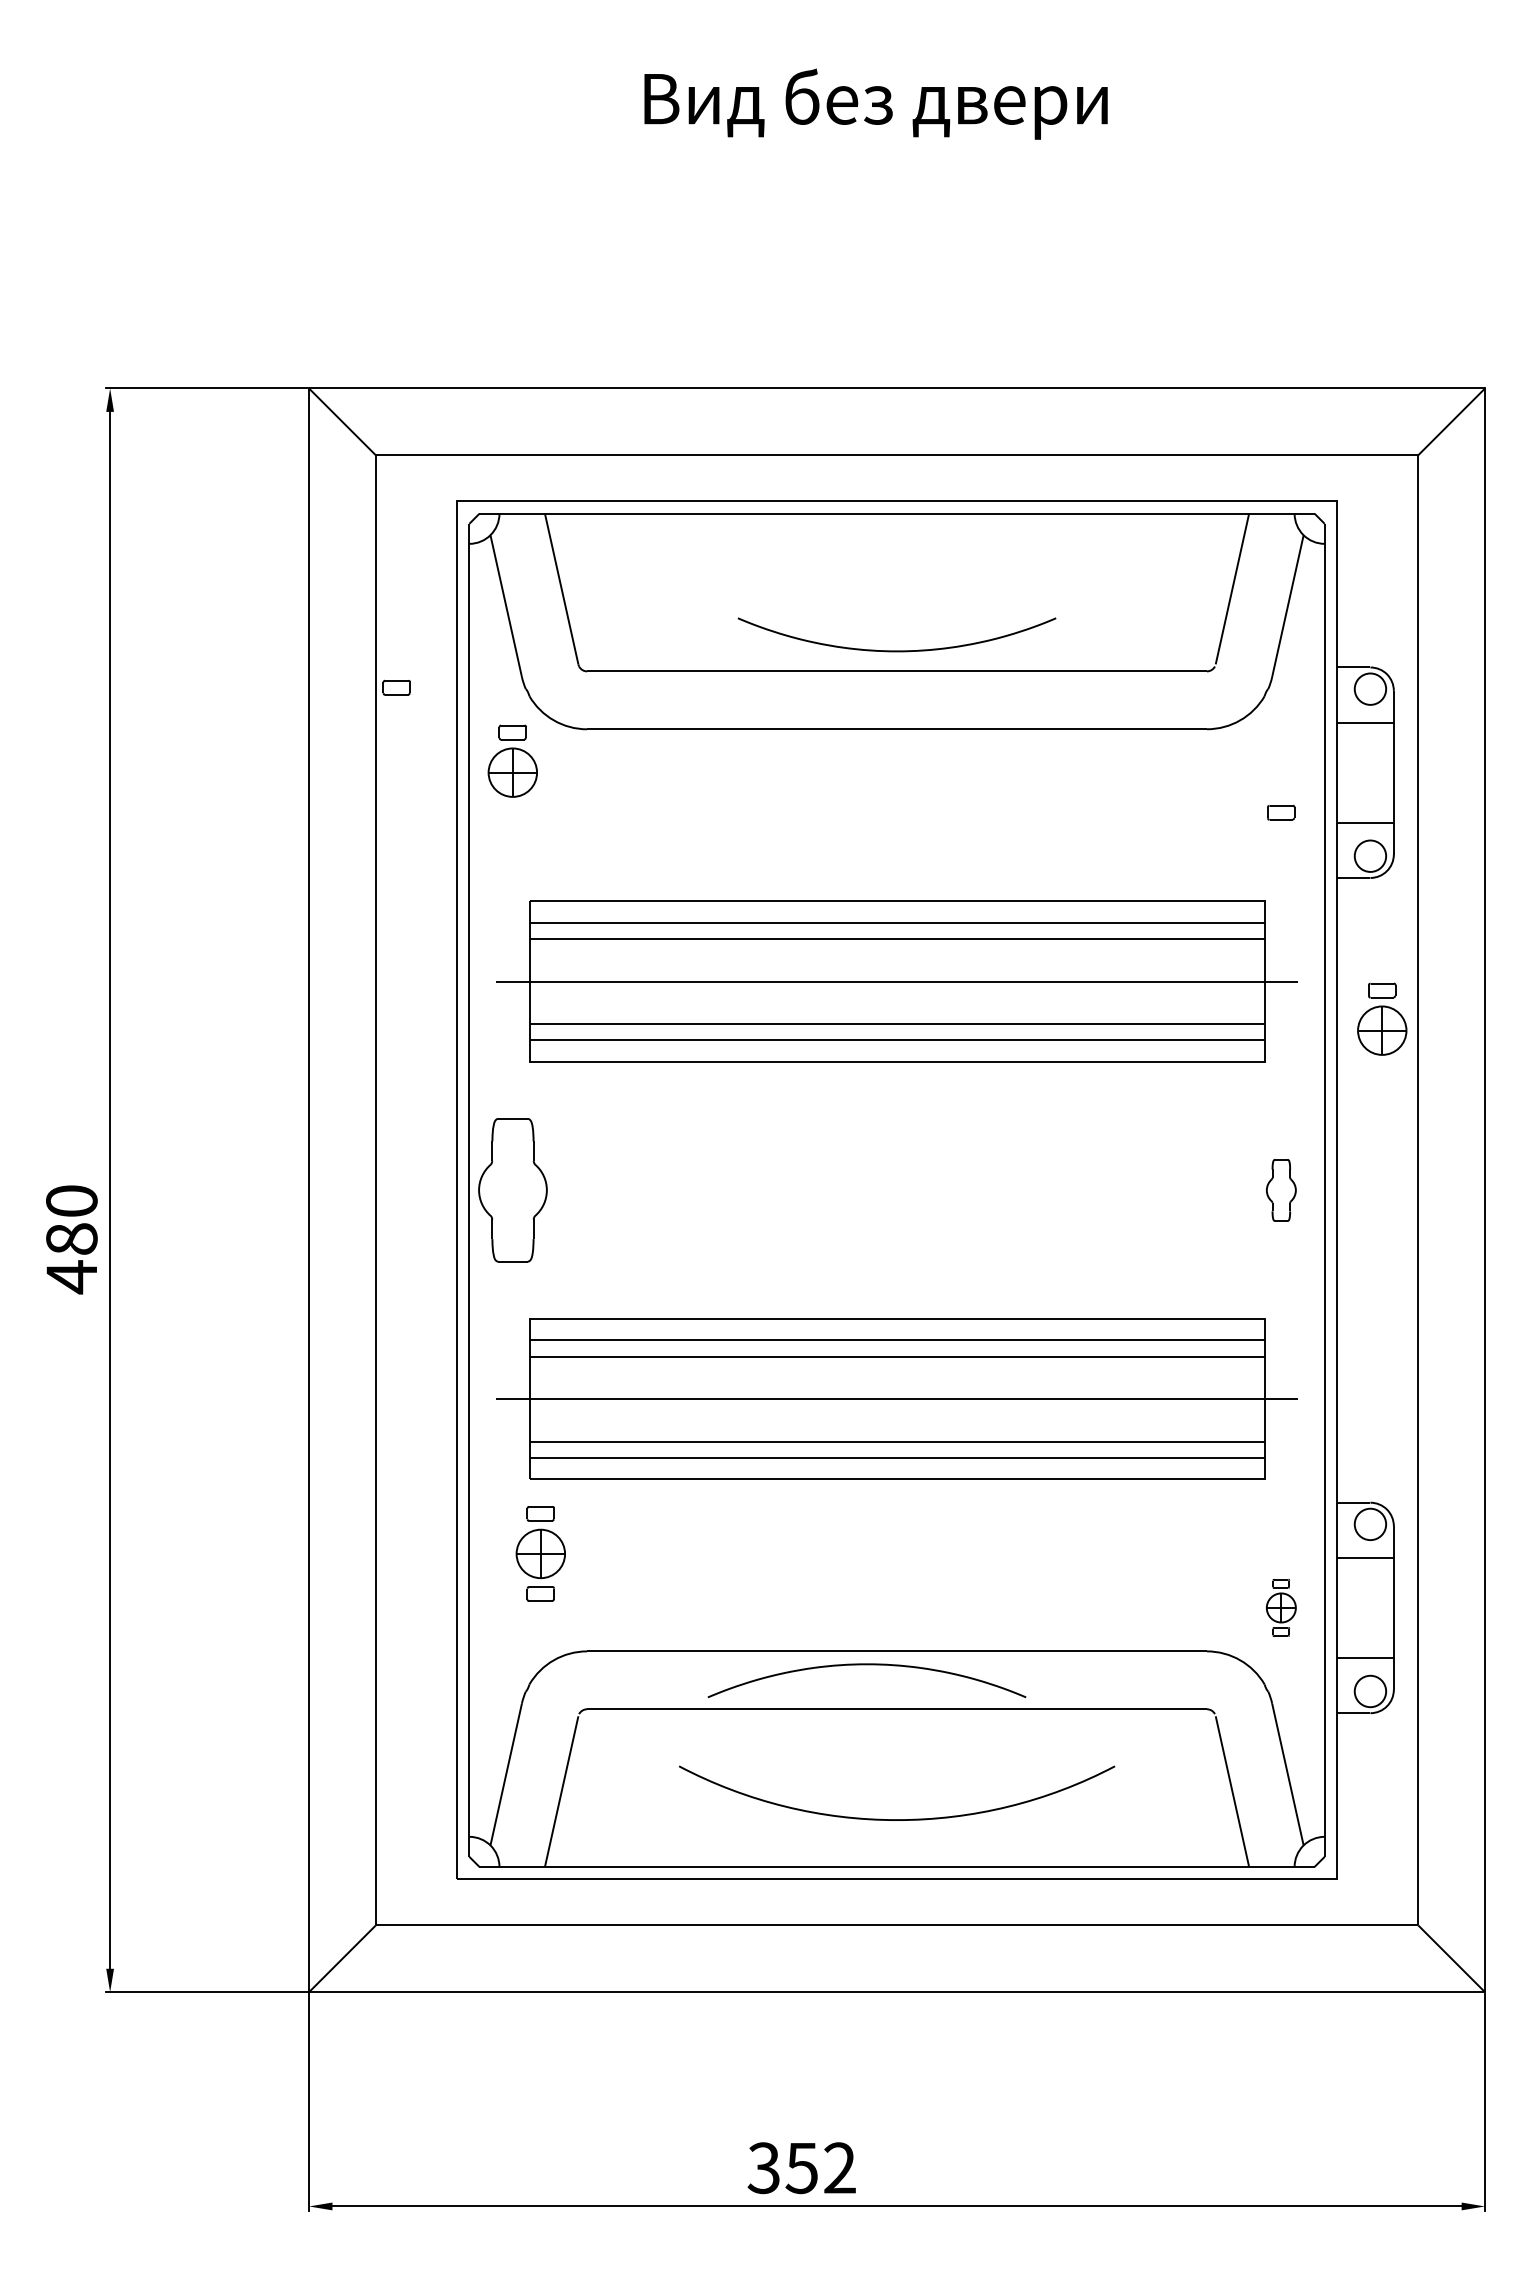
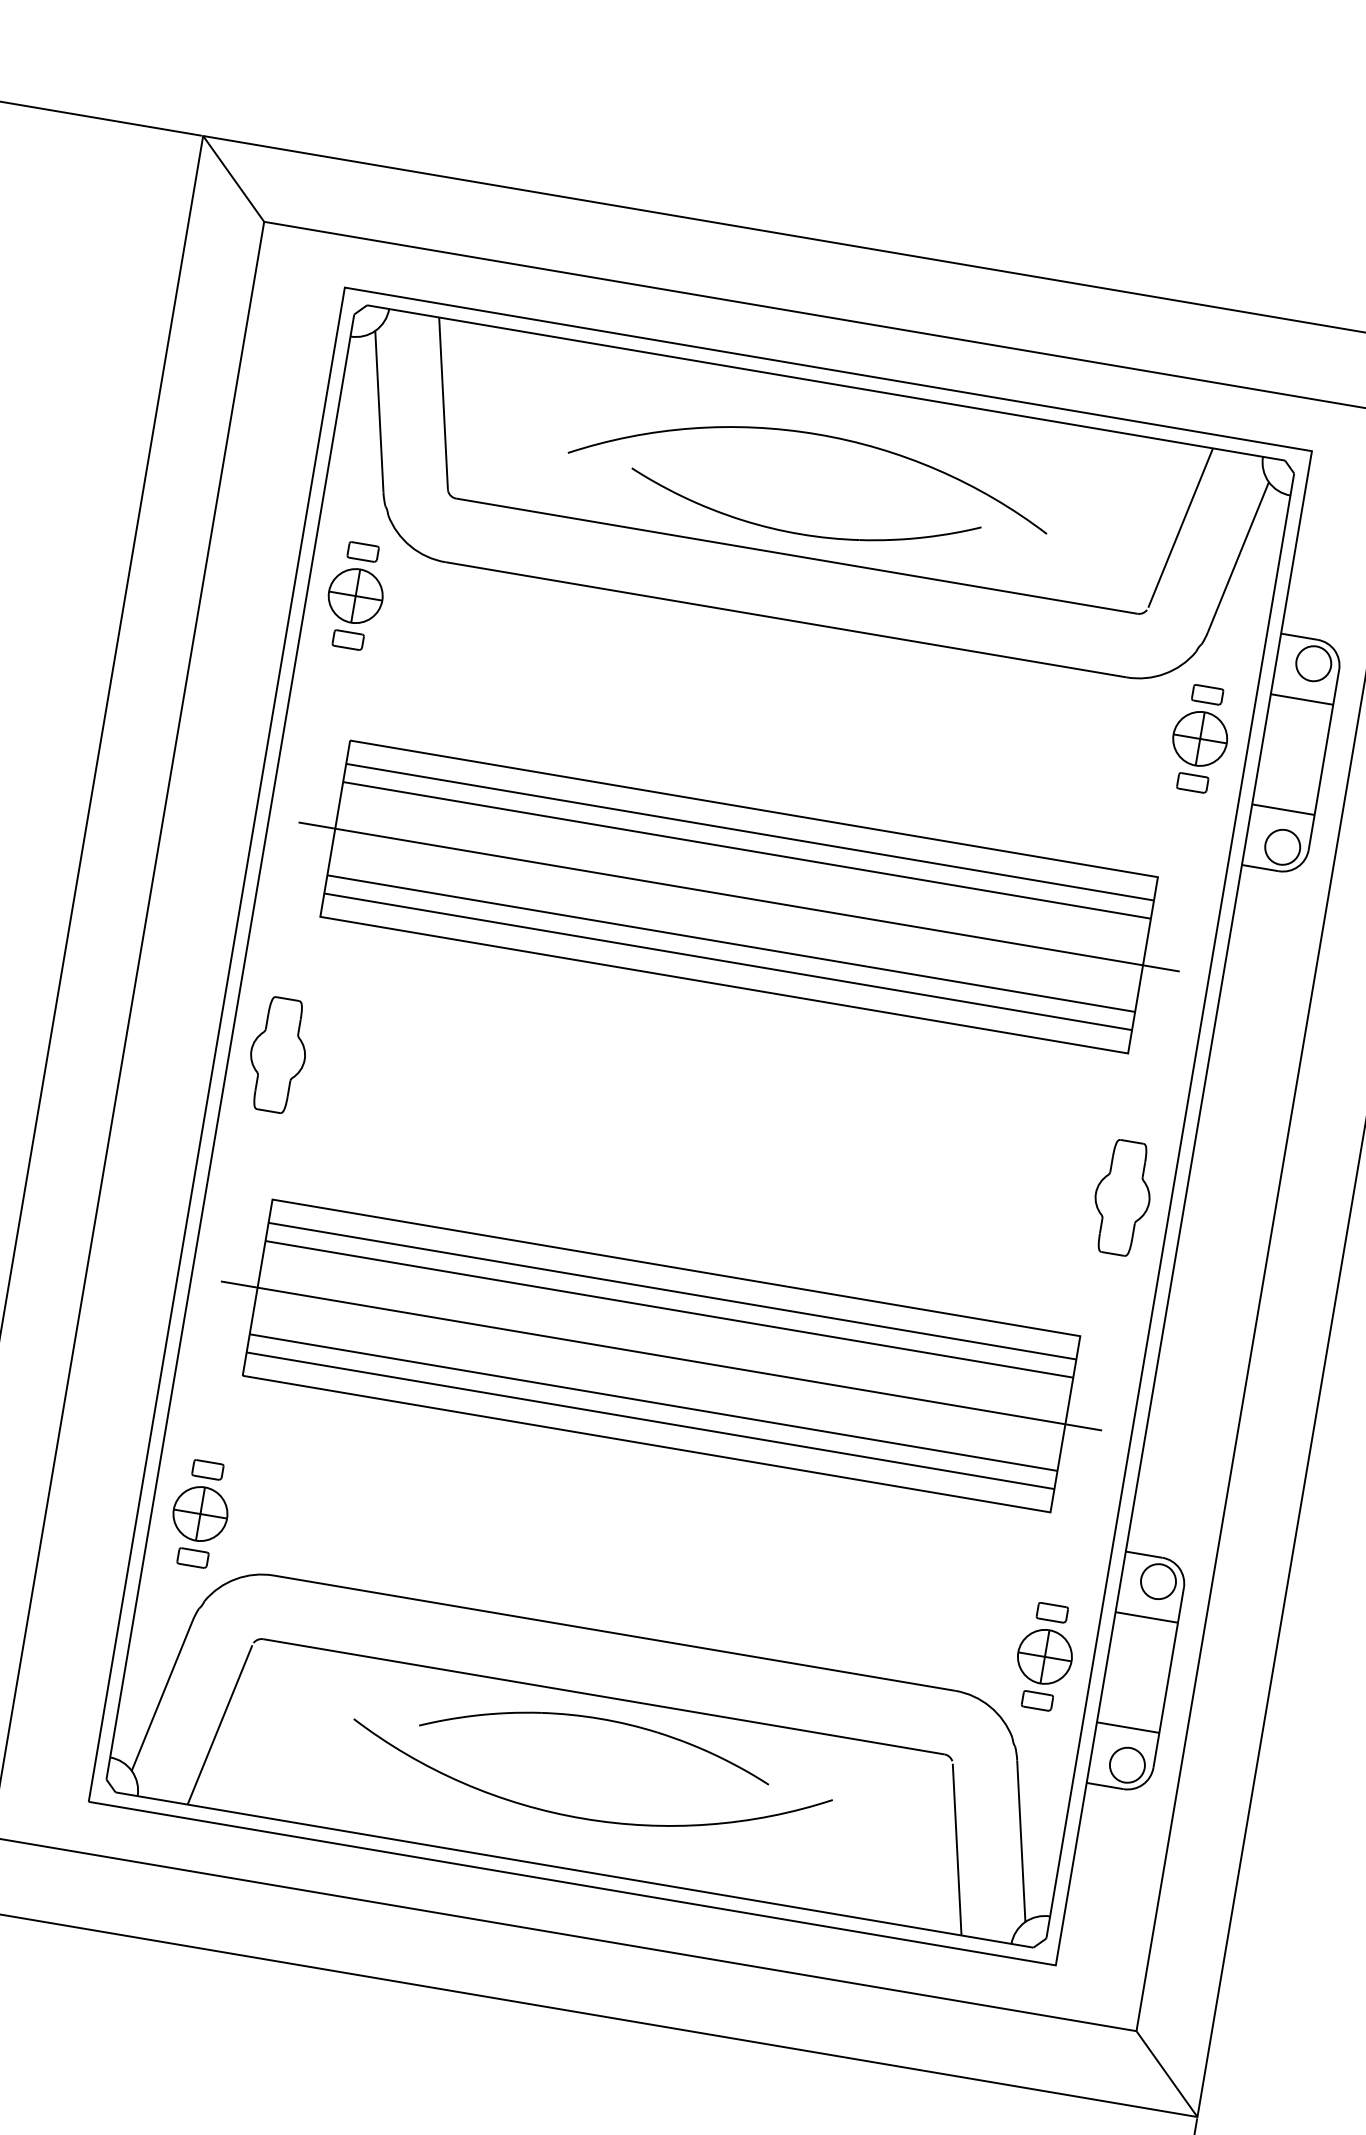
curve: (897, 561) -> (817, 435), added
part: (396, 687) -> (347, 639), moved
part: (1382, 1018) -> (1202, 725), moved
part: (512, 1190) -> (277, 1055), size x0.71
part: (1281, 1190) -> (1122, 1198), size x1.67
part: (540, 1553) -> (200, 1513), moved
part: (1281, 1607) -> (1045, 1656), size x1.67
part: (866, 1665) -> (599, 1720), moved

